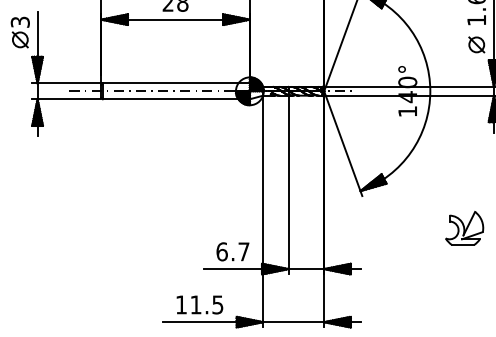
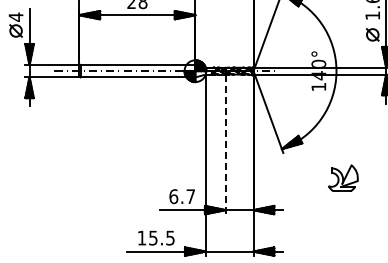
text: (19, 21) -> (15, 16), 3 -> 4
line: (288, 185) -> (225, 144), solid -> dashed
part: (464, 227) -> (343, 177), moved
text: (196, 304) -> (153, 237), 11.5 -> 15.5

